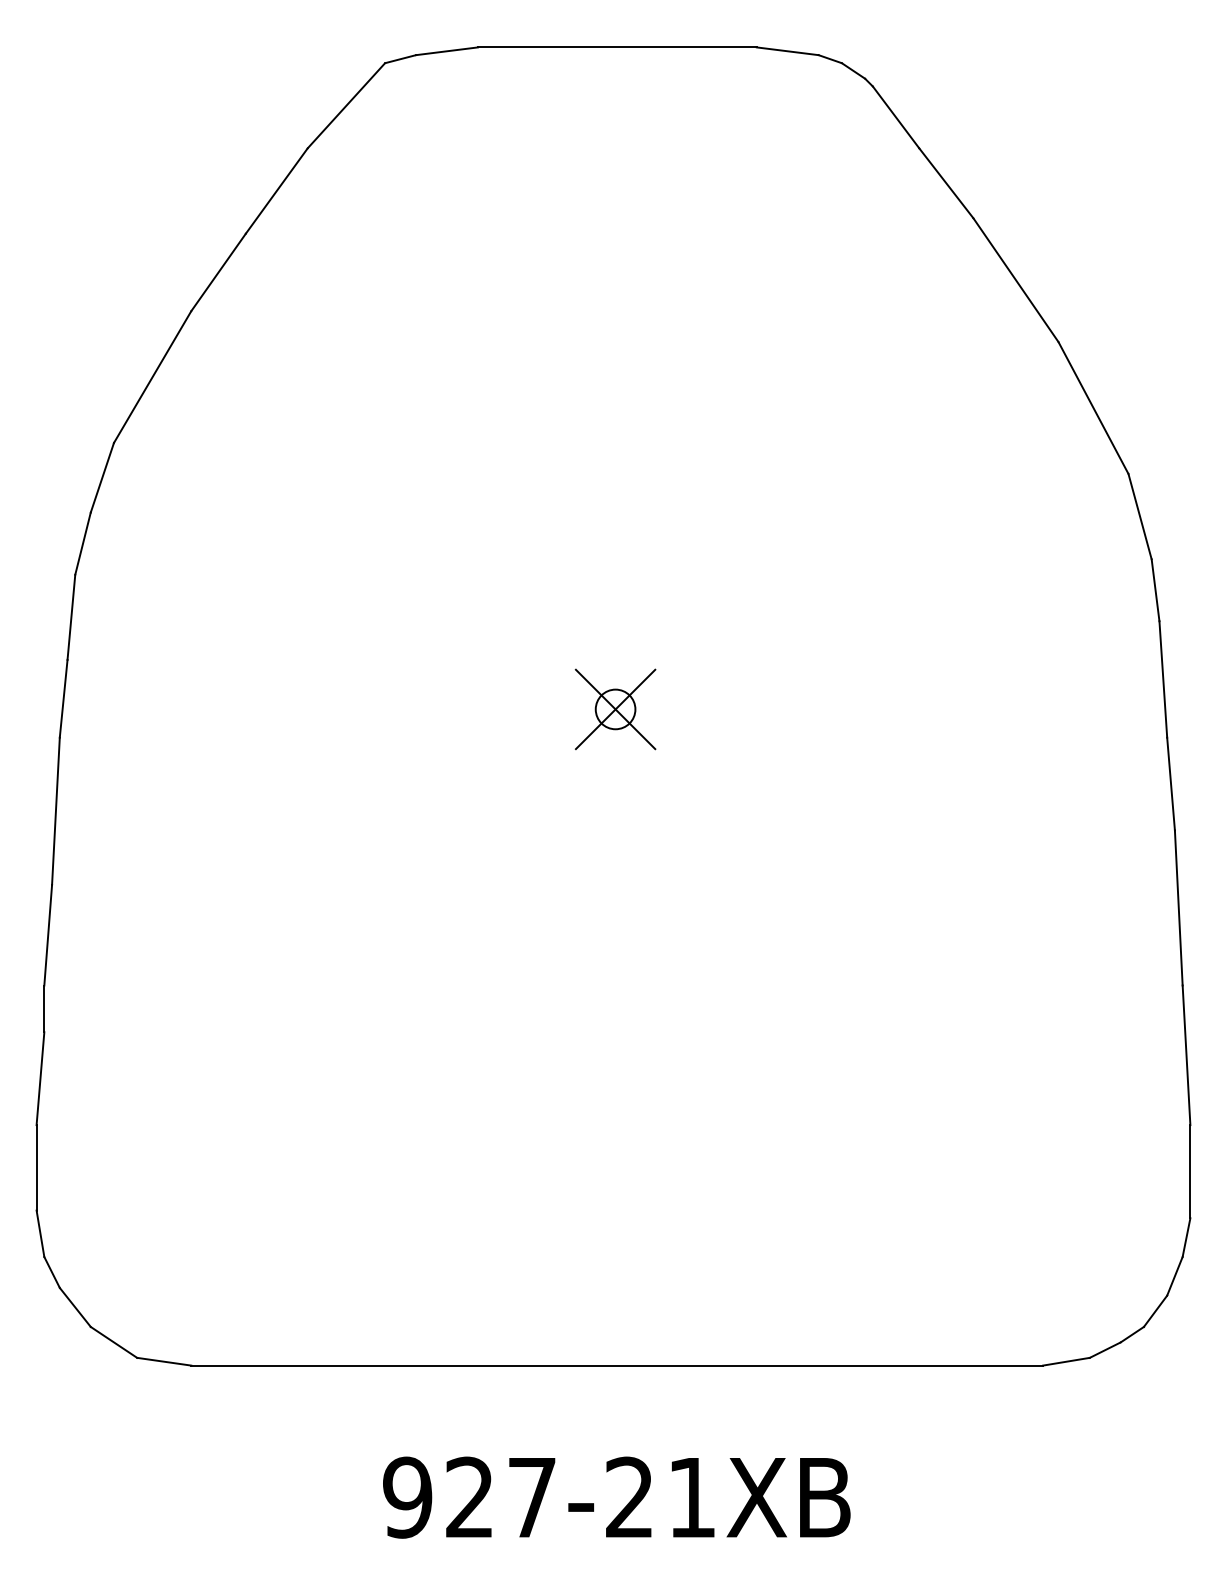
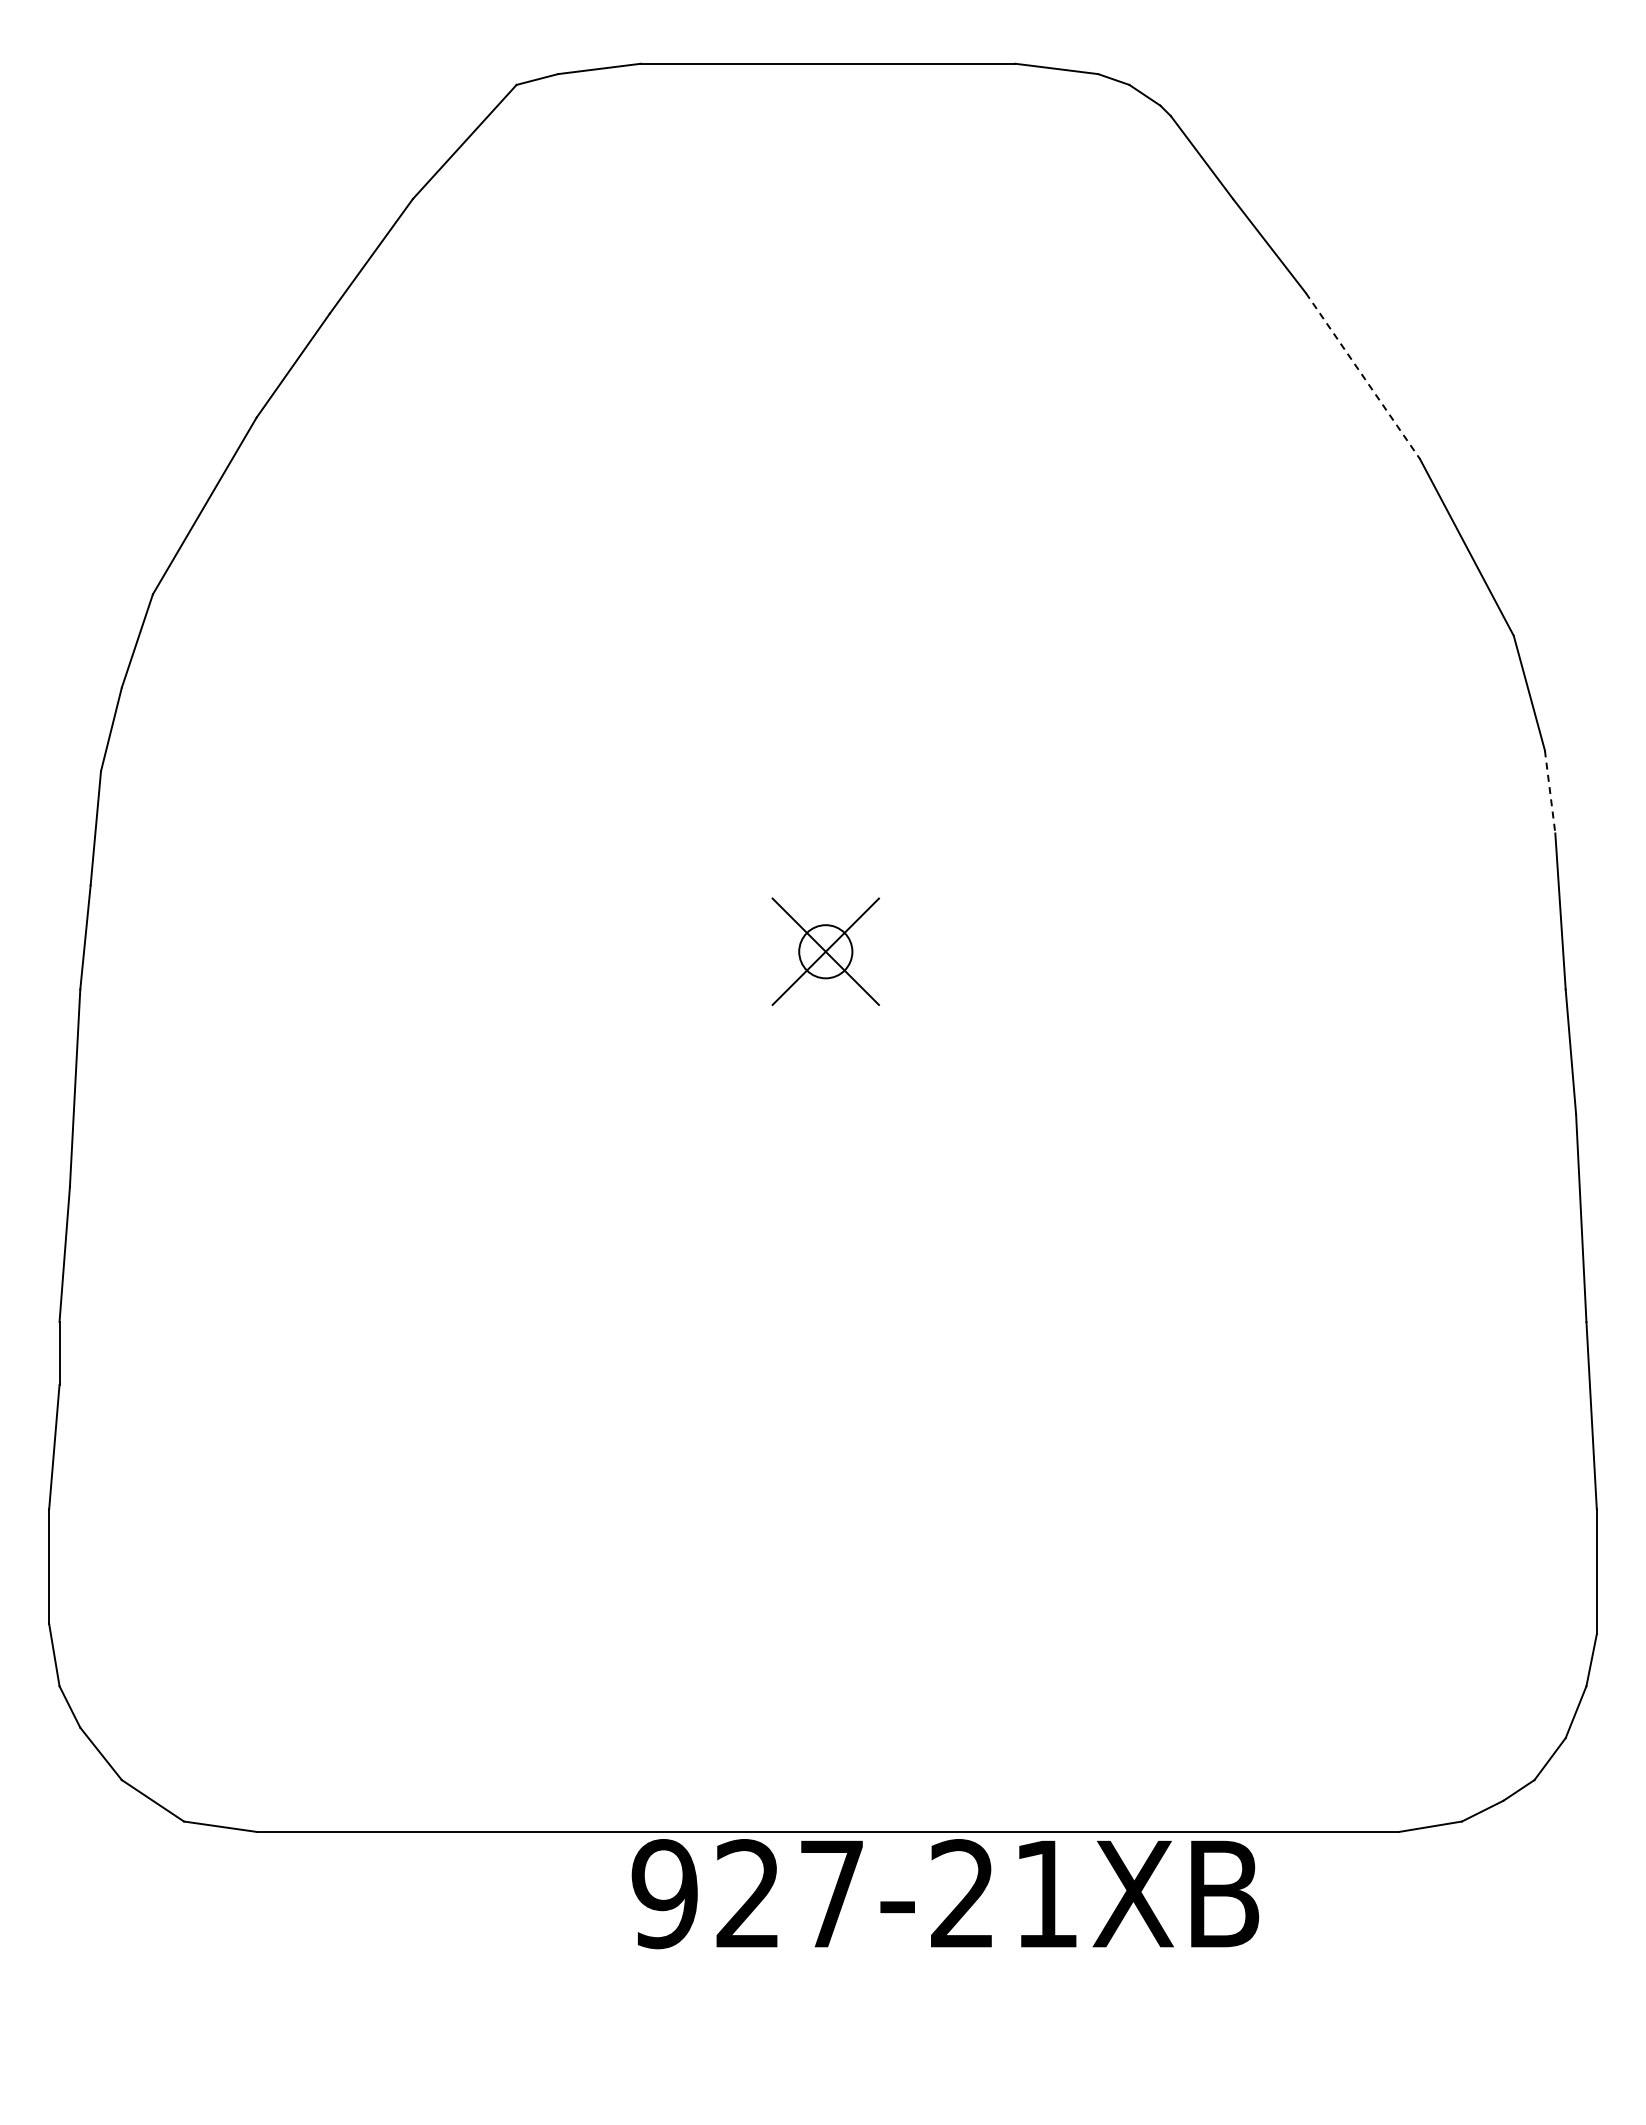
line: (1015, 279) -> (1362, 375), solid -> dashed
line: (1155, 589) -> (1550, 791), solid -> dashed
text: (616, 1497) -> (945, 1894), moved

